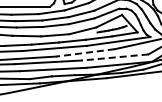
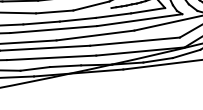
line: (85, 52) -> (95, 35), dashed -> solid
line: (115, 57) -> (135, 41), dashed -> solid

